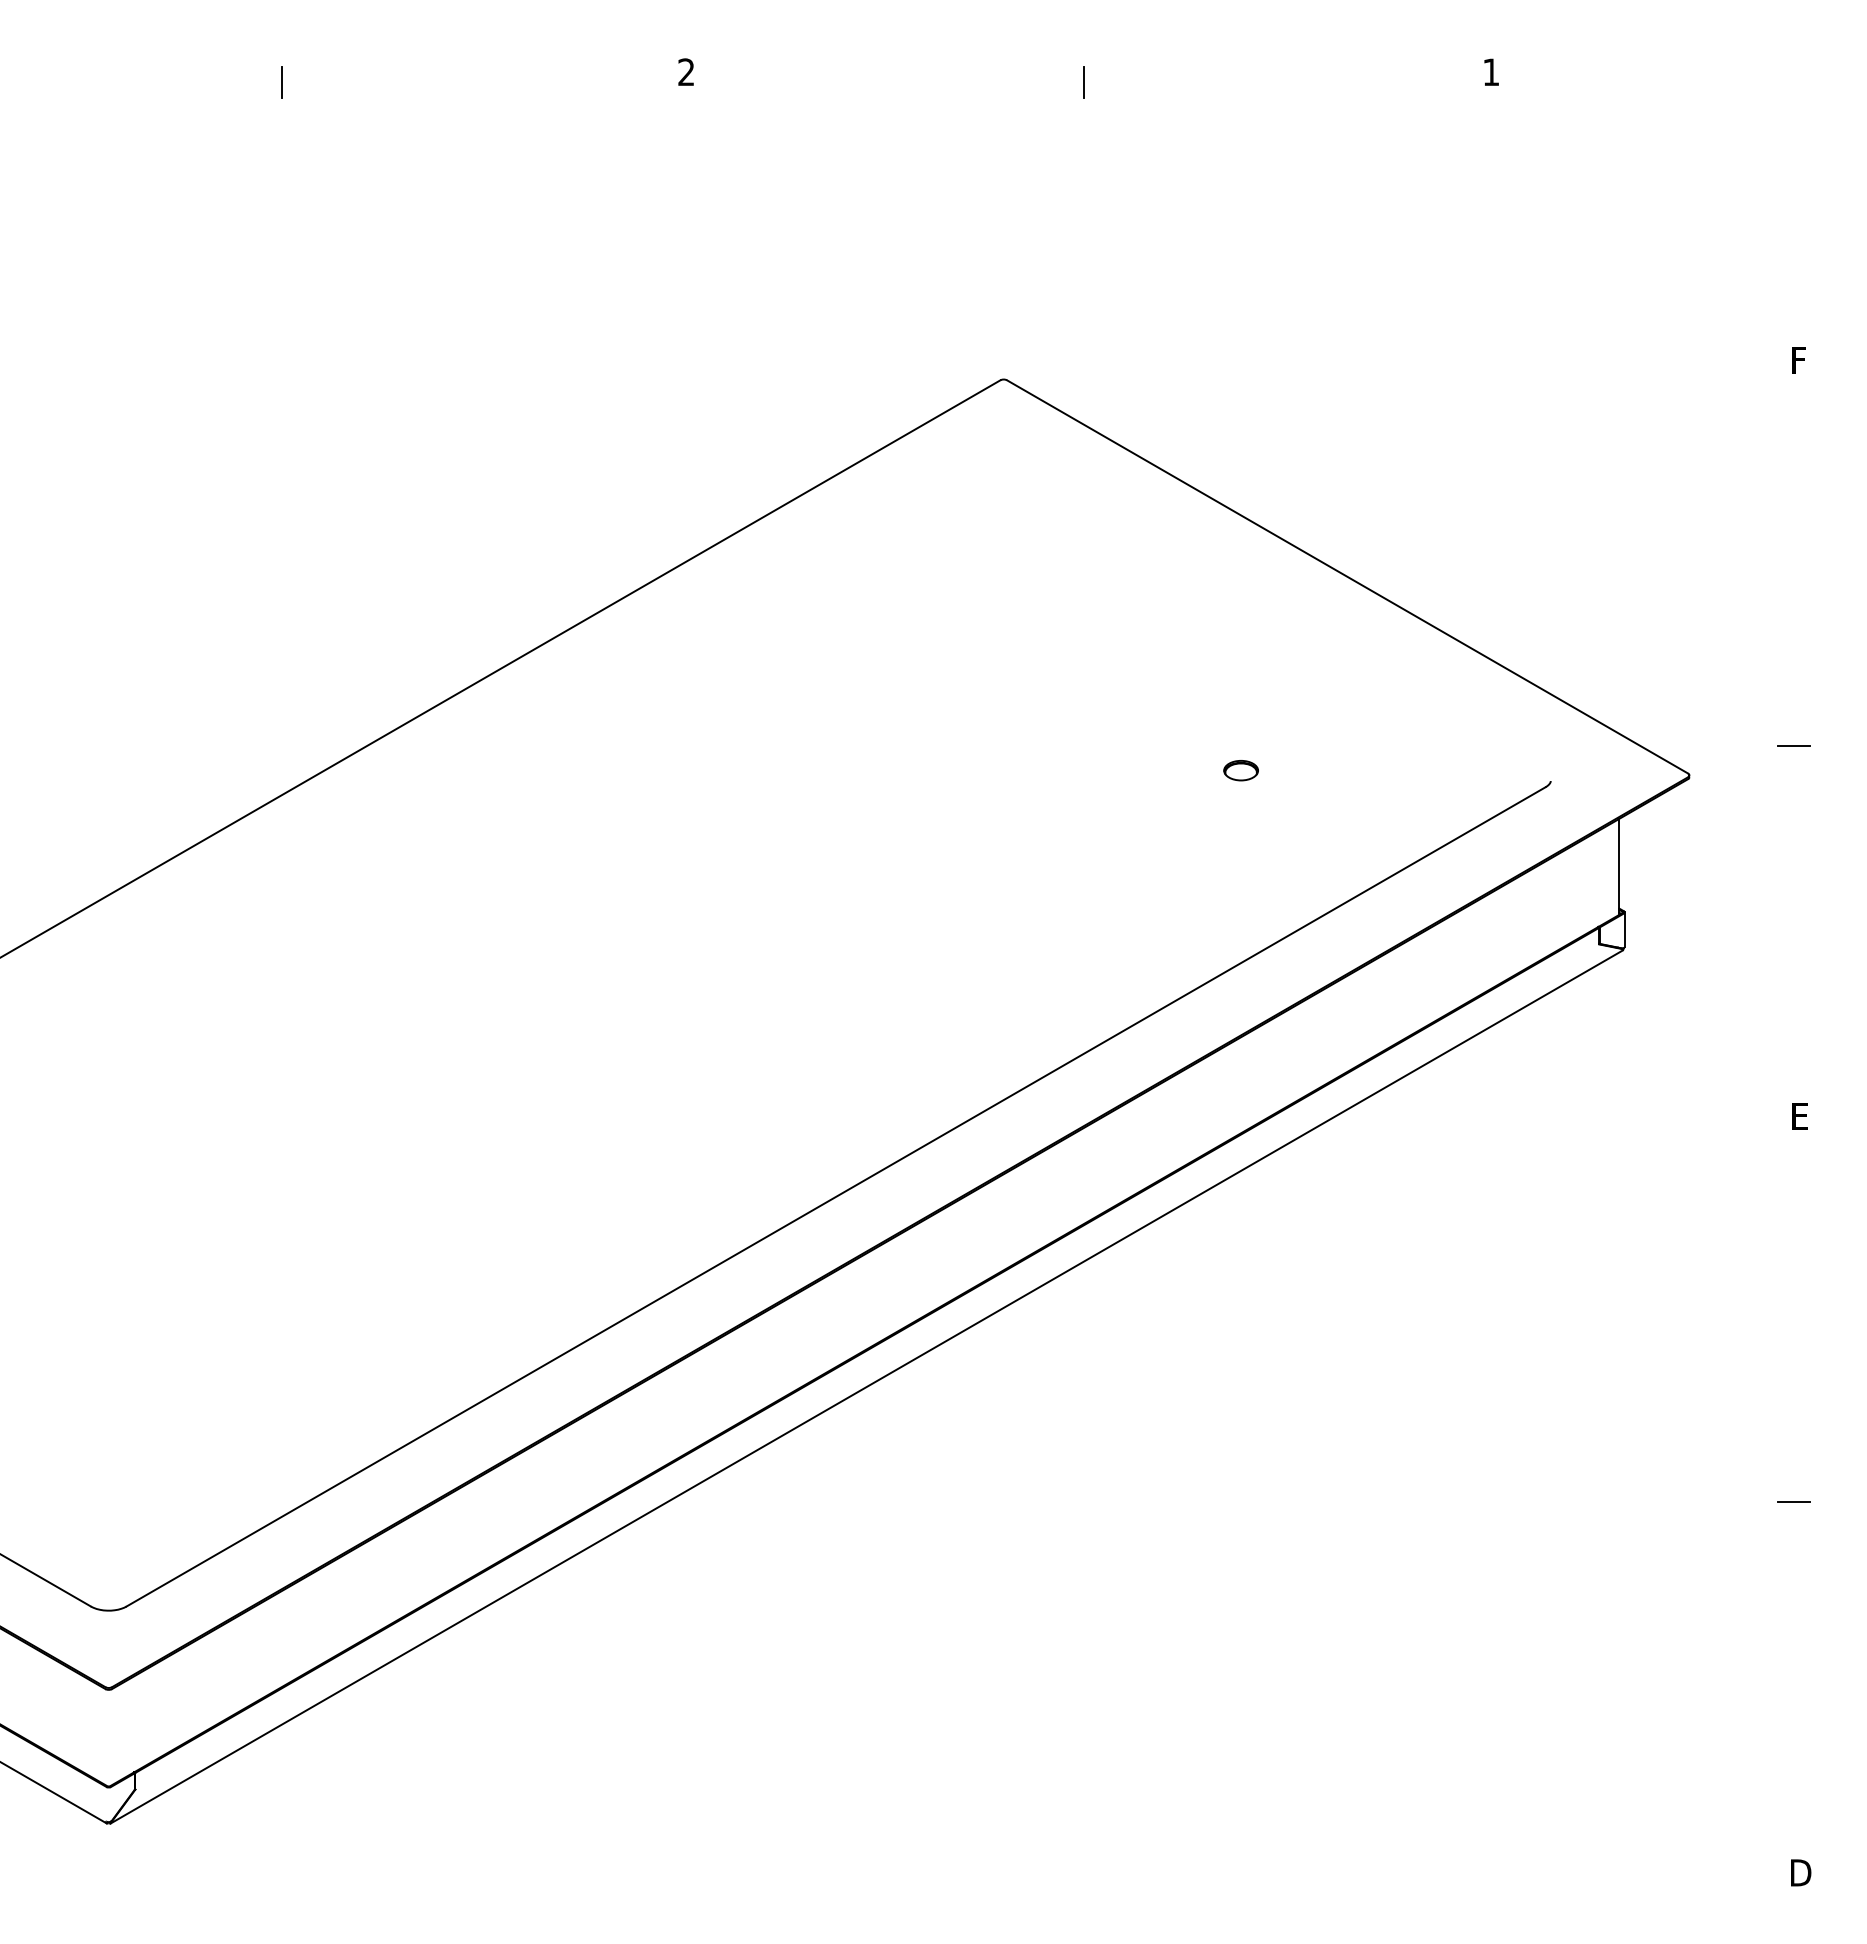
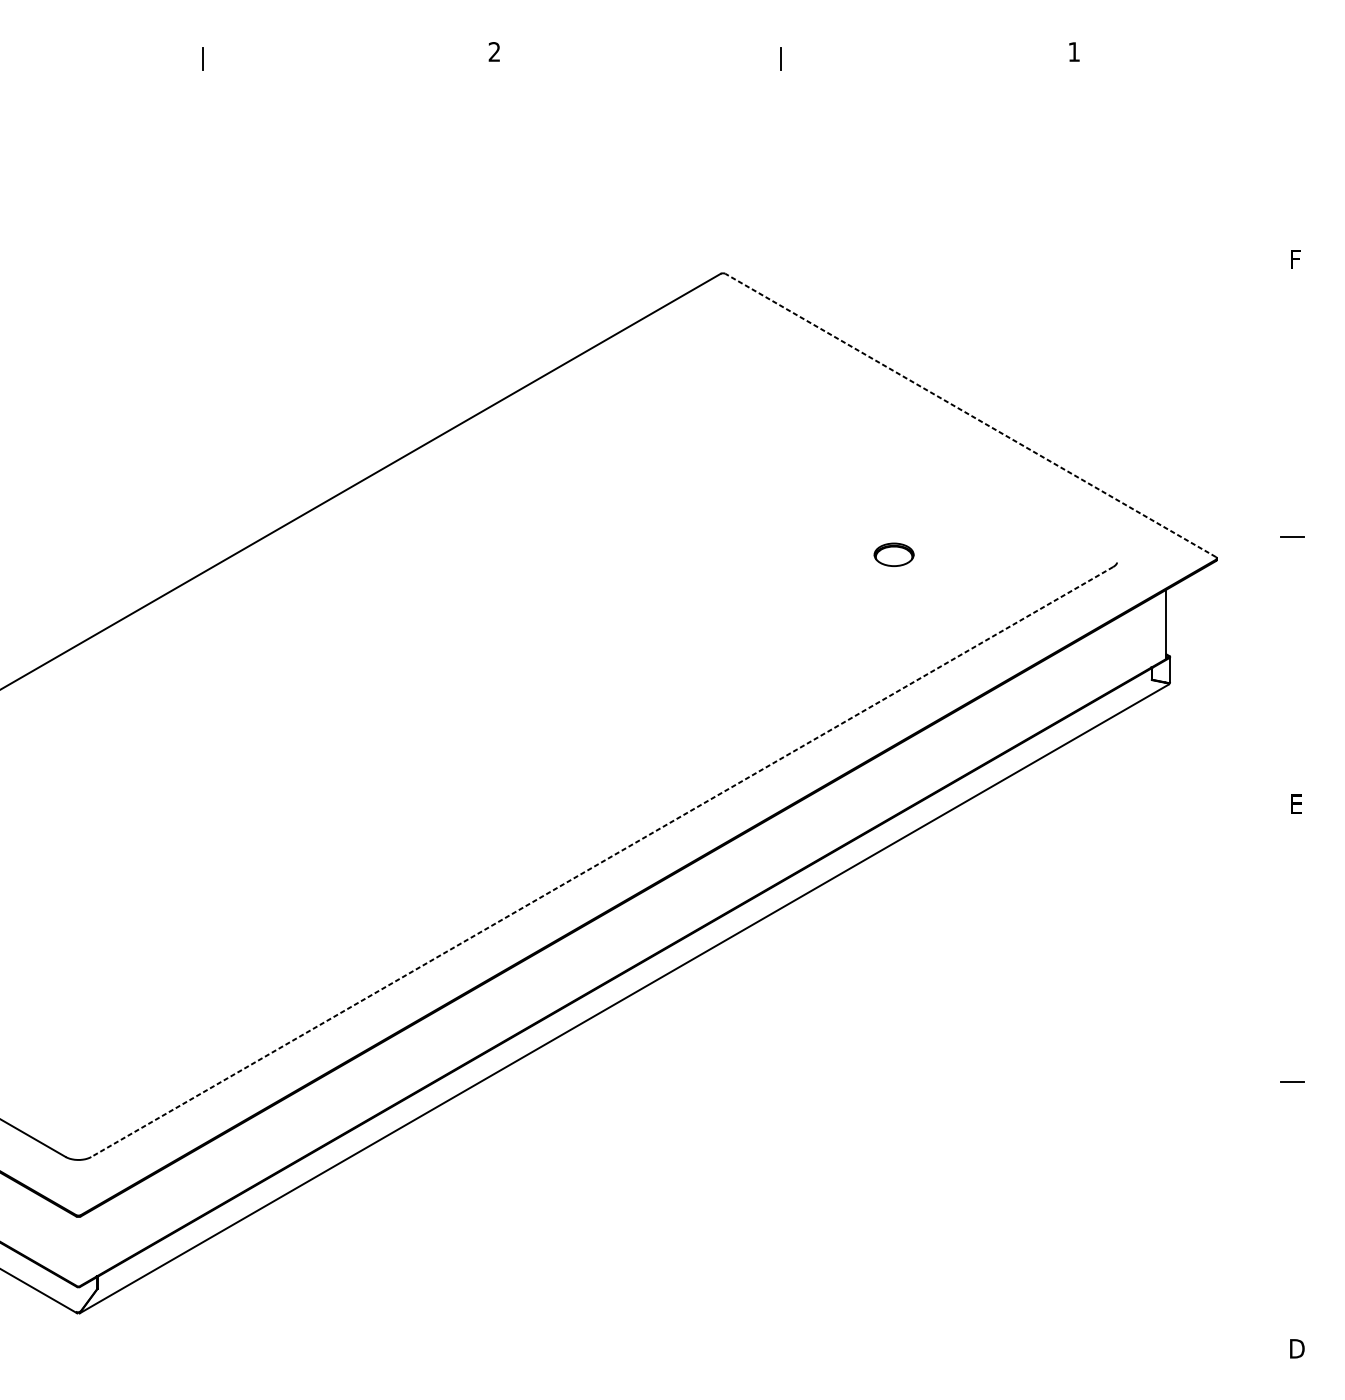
line: (1347, 576) -> (970, 415), solid -> dashed
part: (1240, 770) -> (893, 554), size x1.6
line: (835, 1197) -> (601, 862), solid -> dashed

